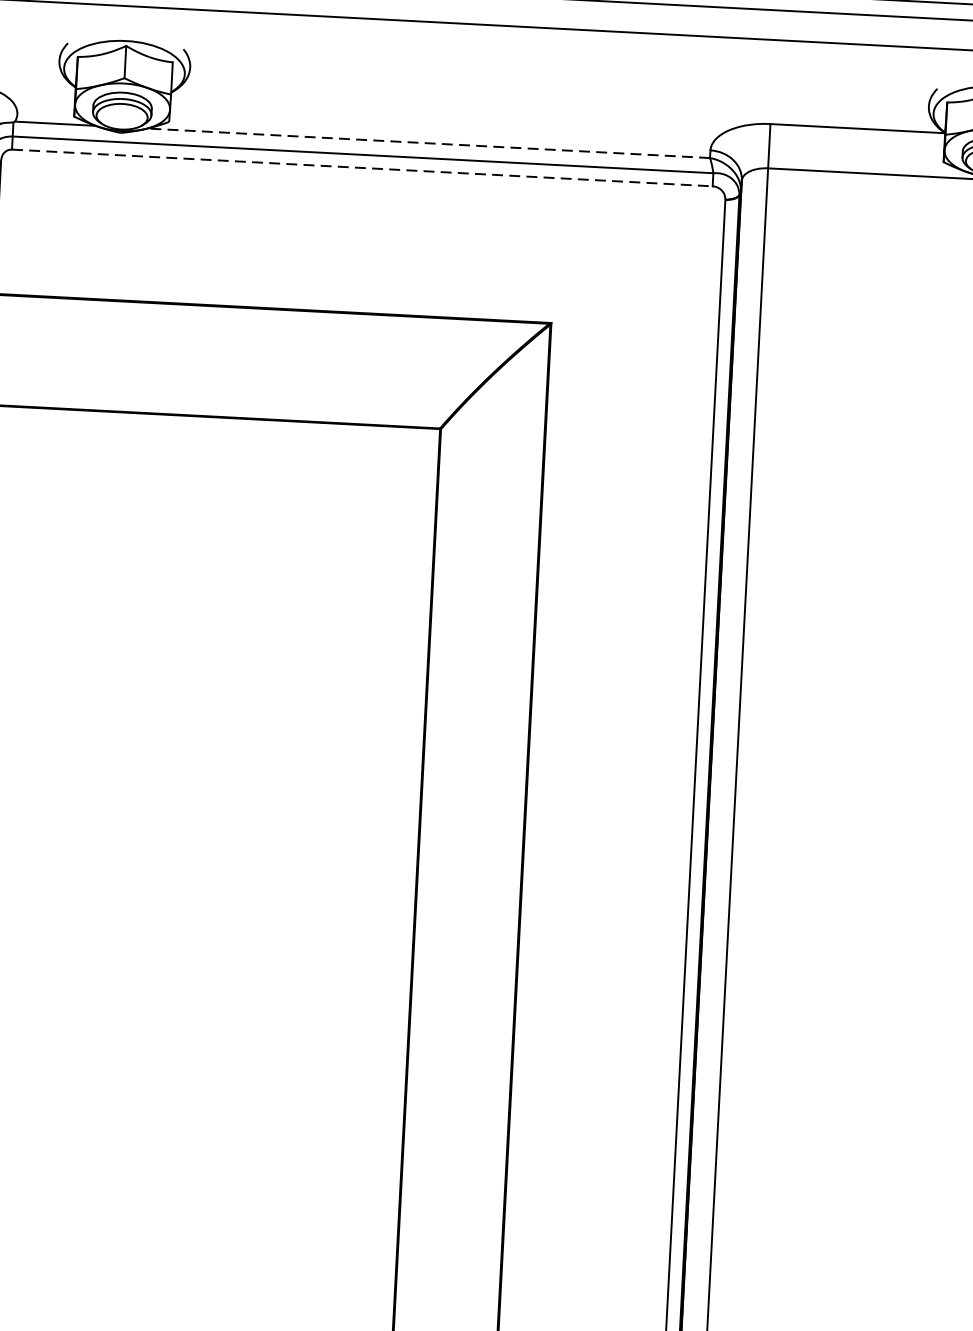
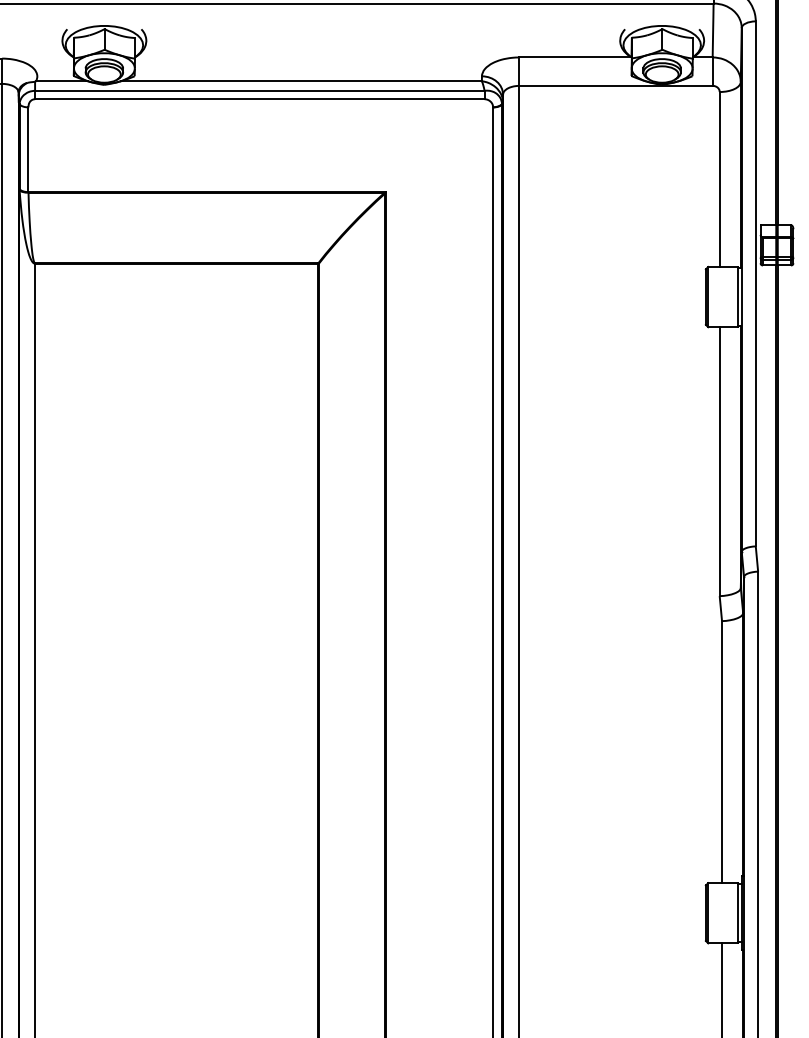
line: (427, 143) -> (300, 81), dashed -> solid
line: (361, 168) -> (259, 99), dashed -> solid

